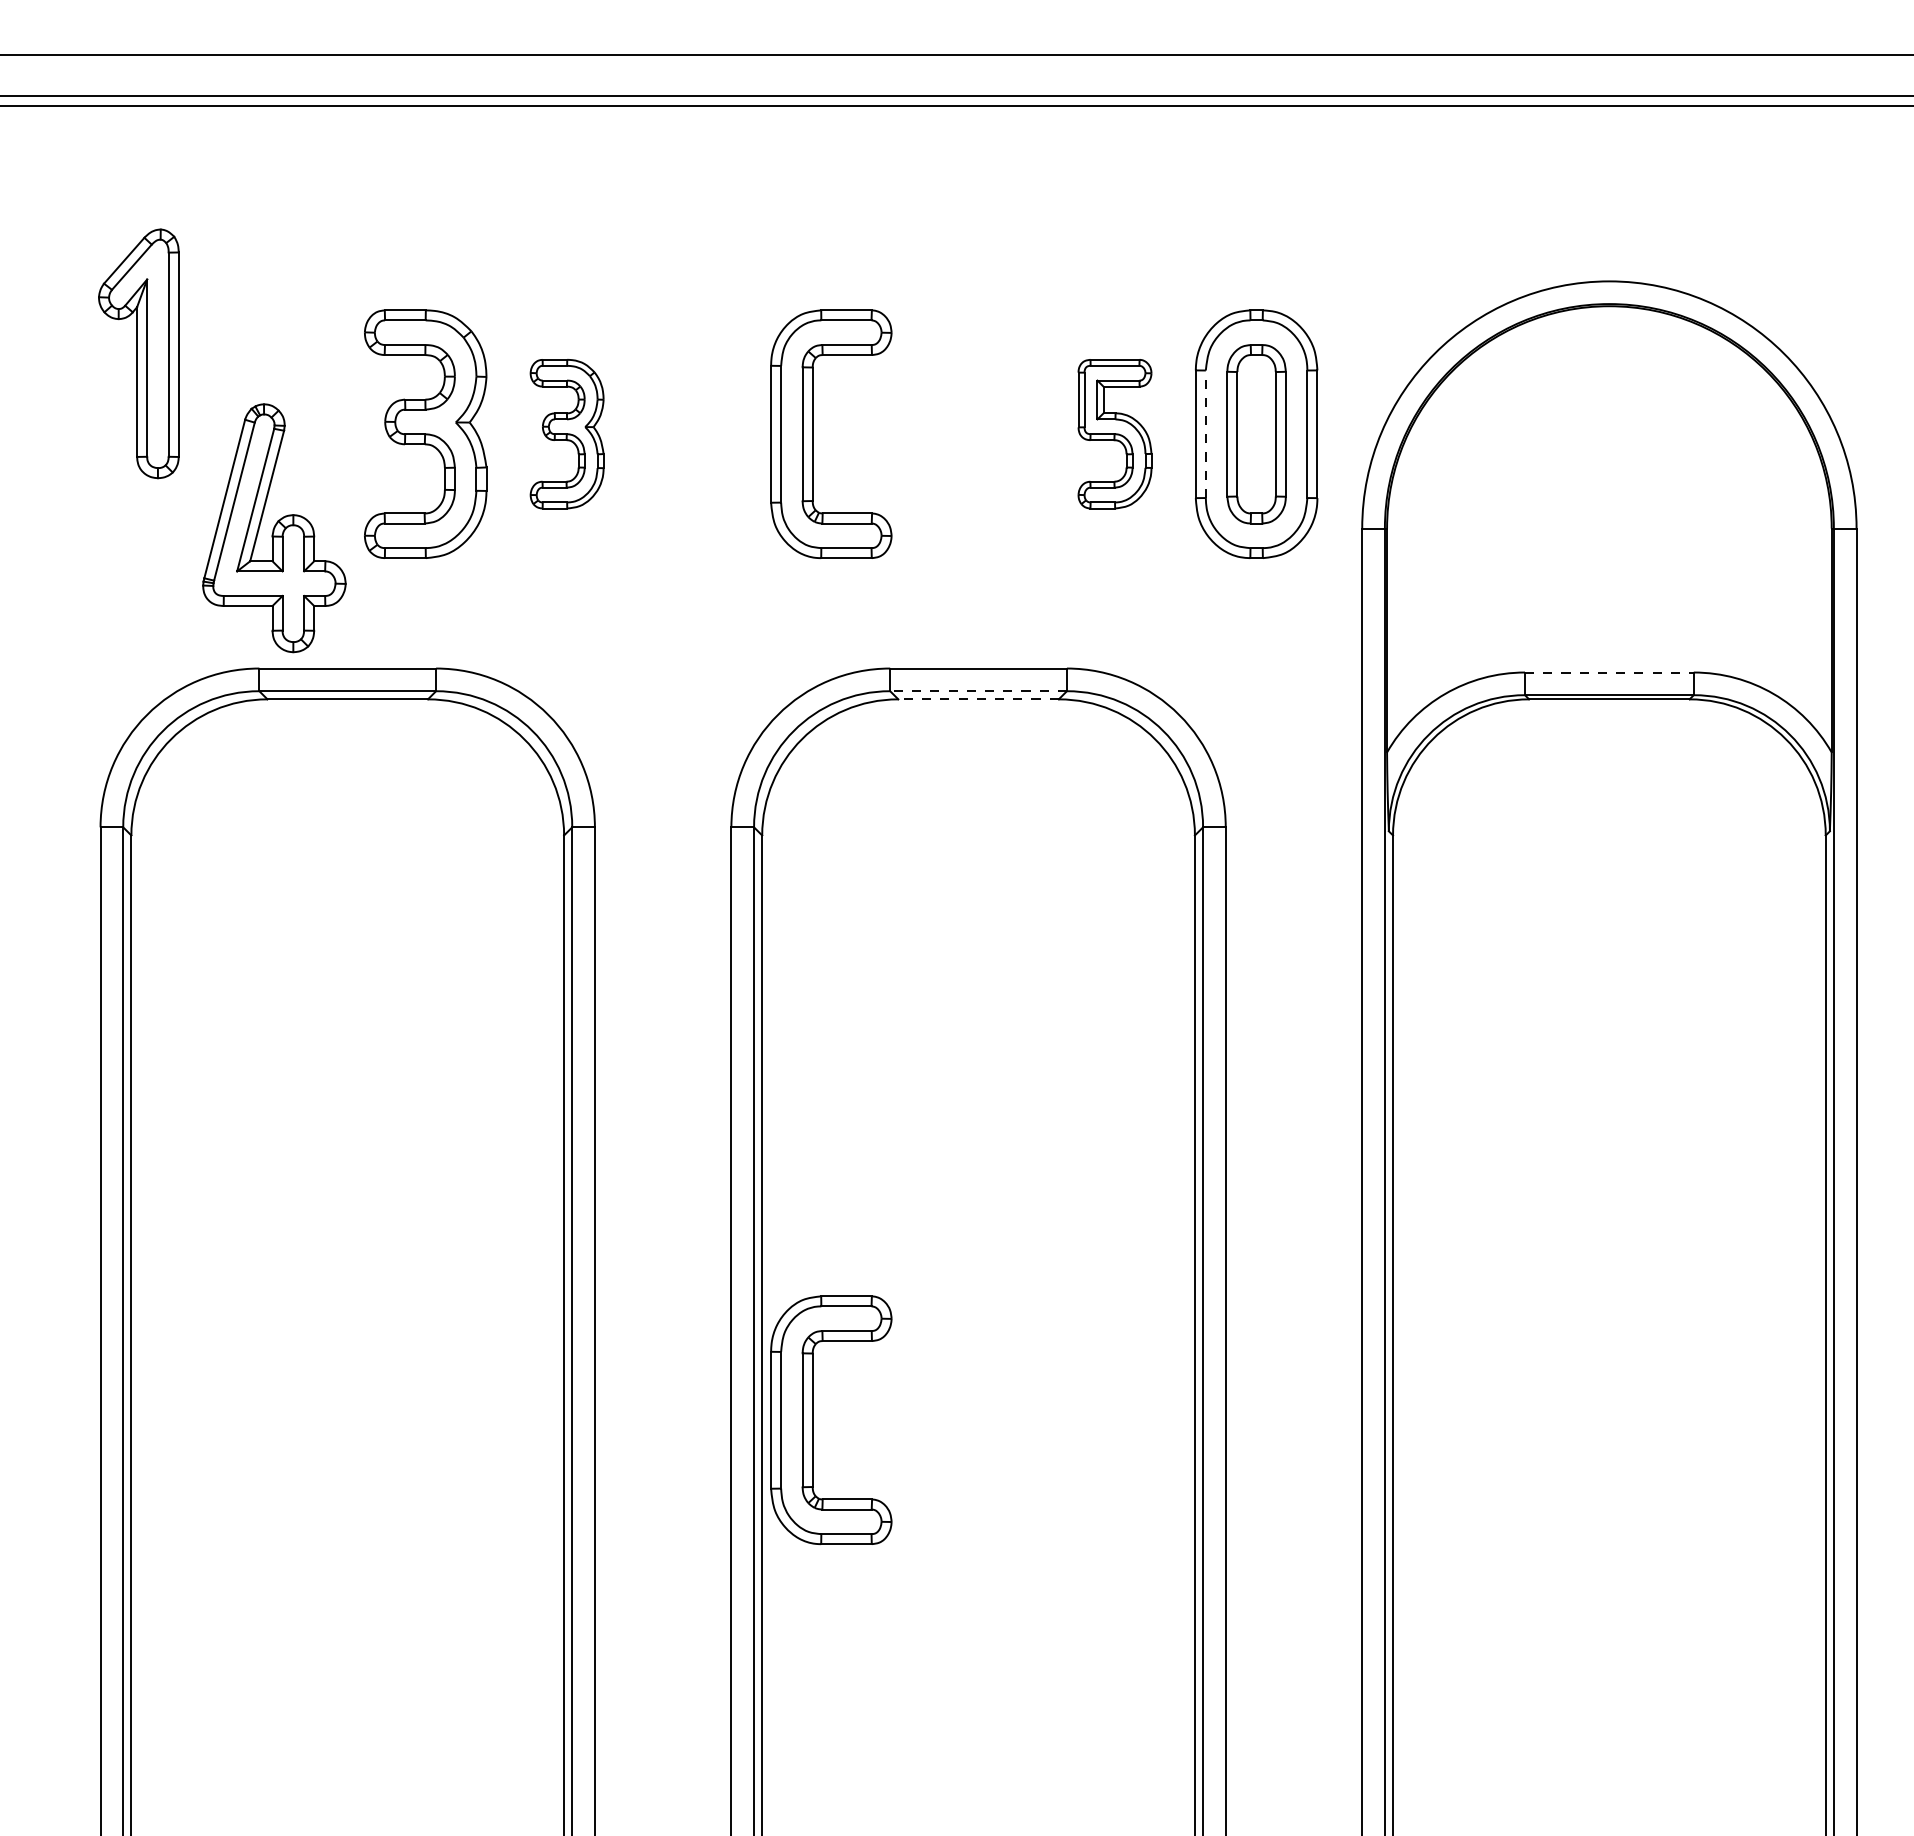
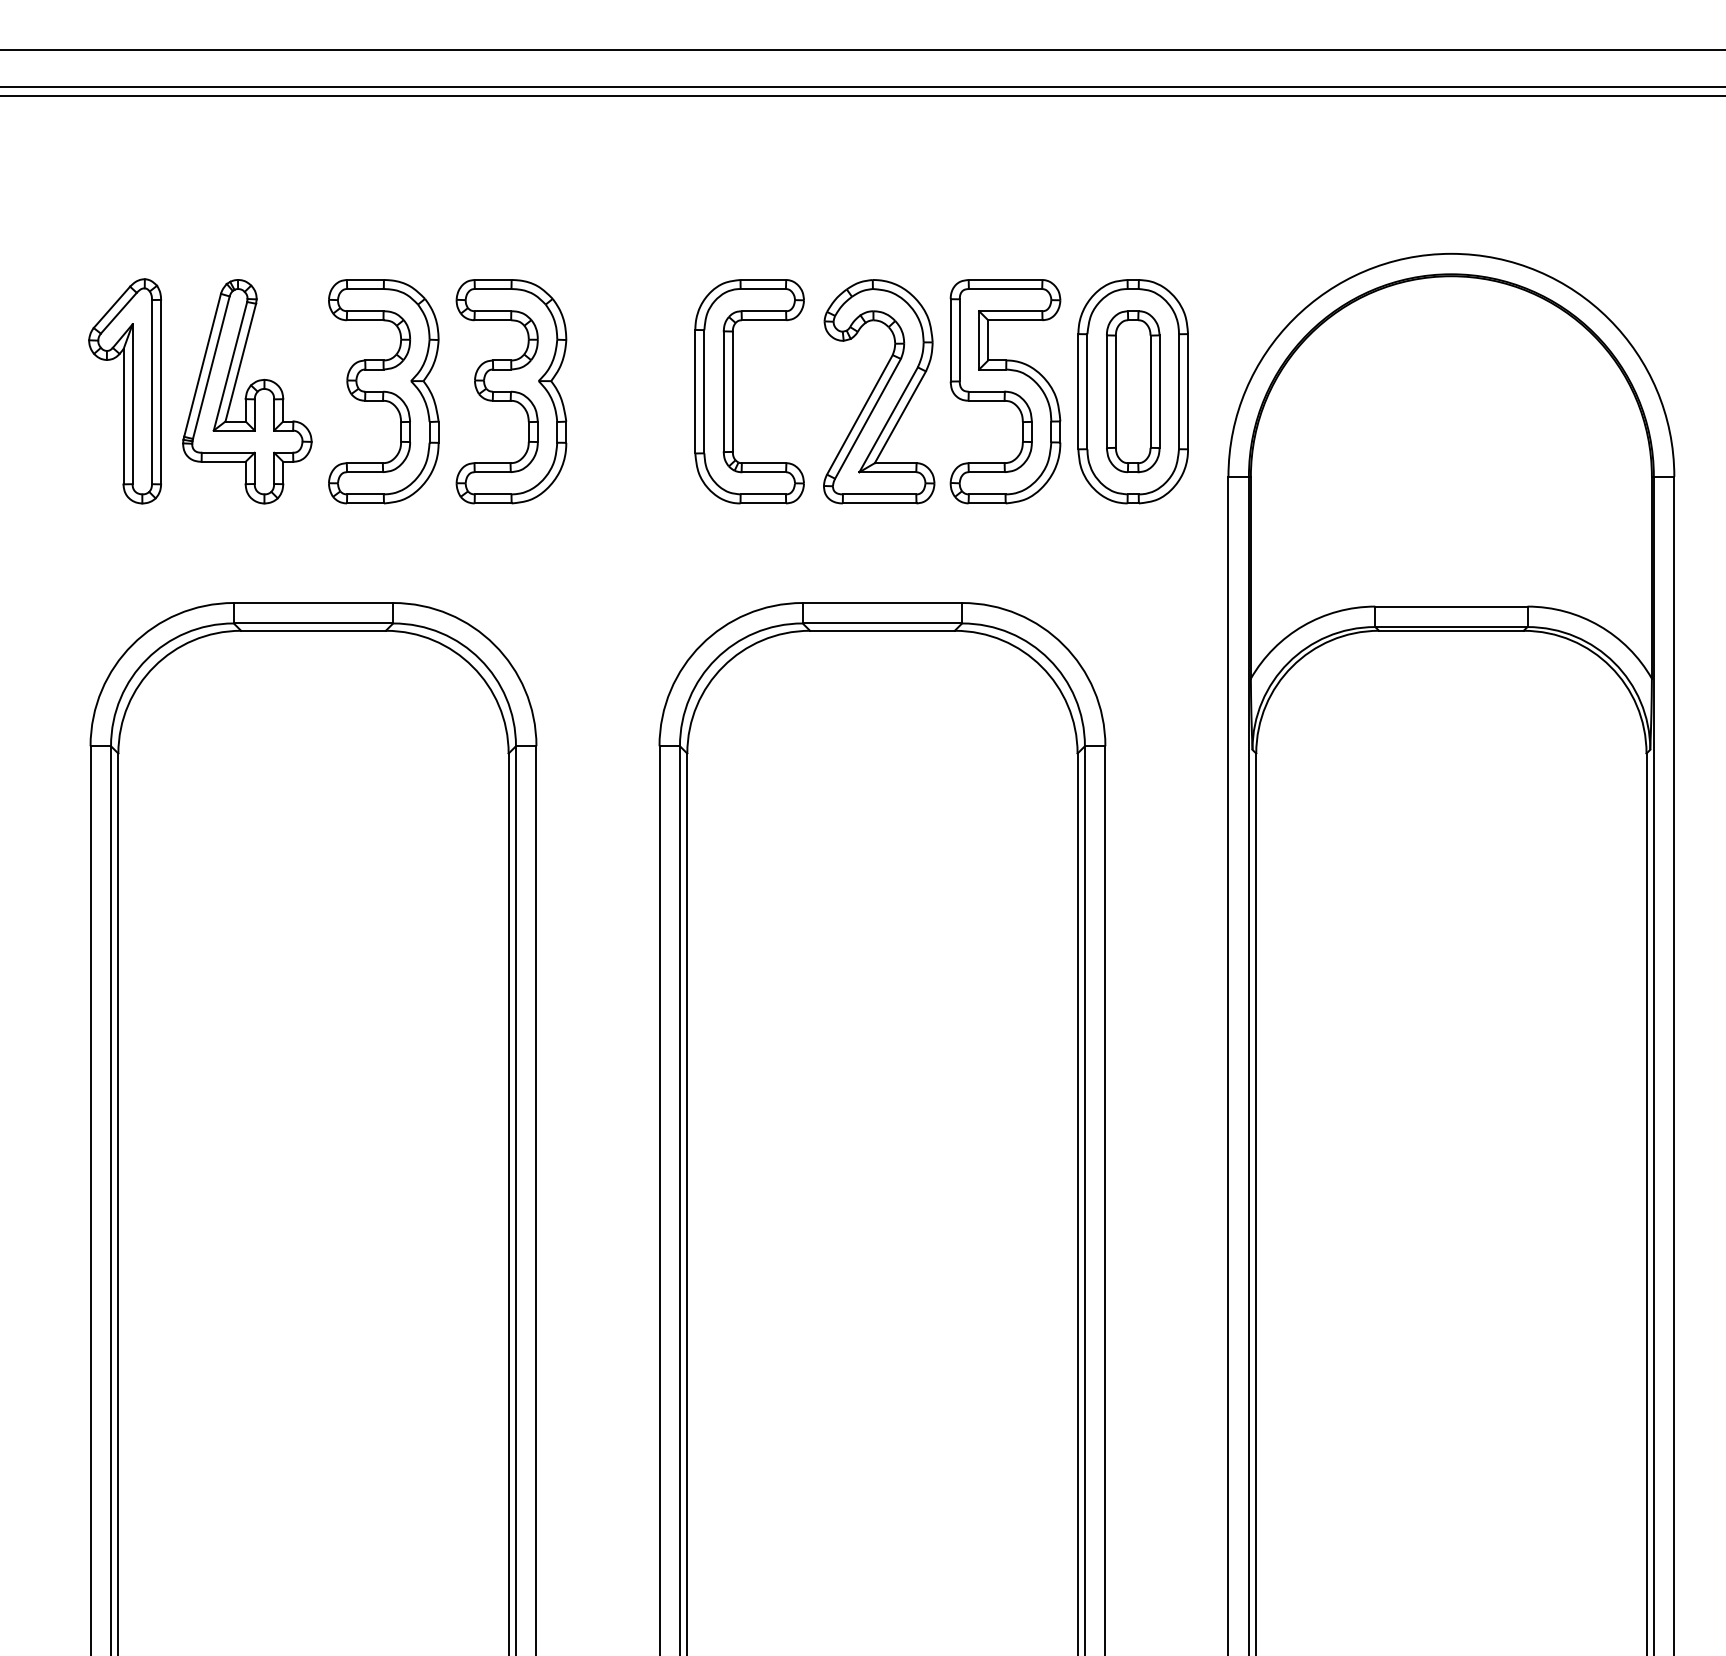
part: (138, 353) -> (124, 391), moved
part: (566, 433) -> (510, 391), size x1.67
part: (974, 433) -> (878, 391), added
part: (1114, 433) -> (1005, 391), size x1.67
line: (1205, 434) -> (1087, 391), dashed -> solid
part: (274, 528) -> (247, 391), moved
line: (1609, 672) -> (1451, 606), dashed -> solid
line: (978, 691) -> (882, 623), dashed -> solid
line: (978, 699) -> (882, 630), dashed -> solid
part: (813, 1419) -> (733, 1280), removed

